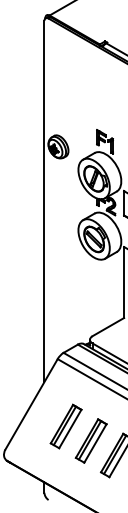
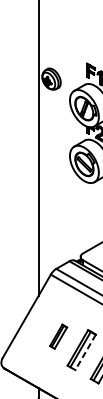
part: (65, 426) -> (58, 336), size x0.6
line: (95, 443) -> (85, 352), solid -> dashed

